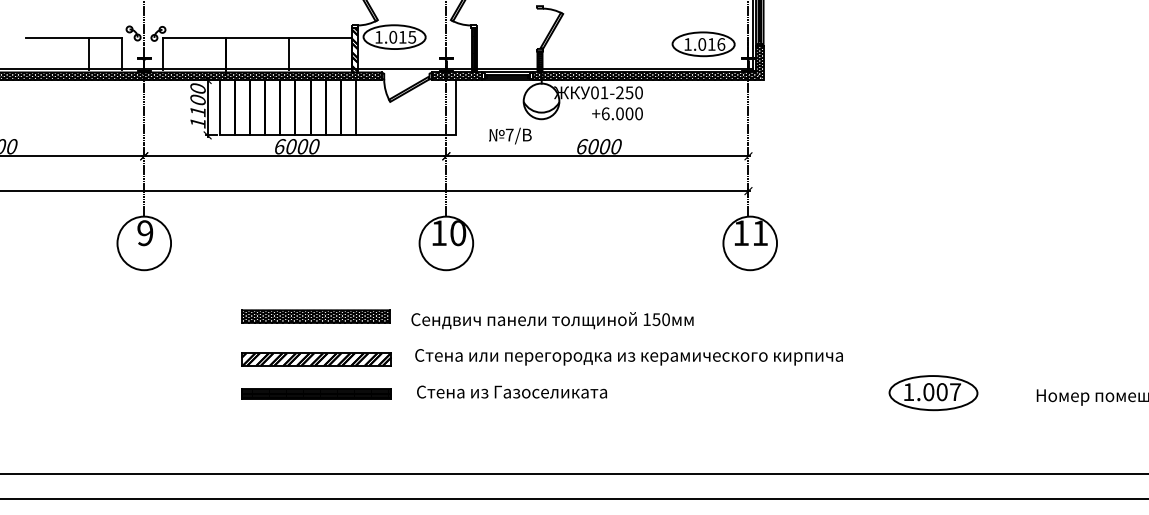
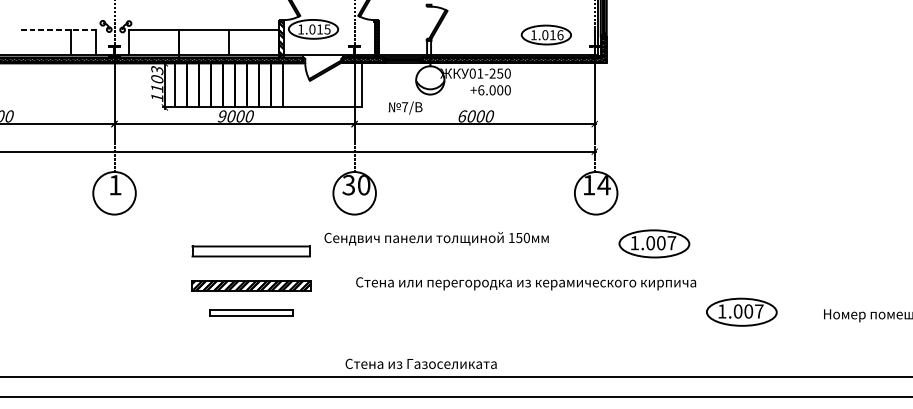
line: (73, 37) -> (58, 29), solid -> dashed
part: (703, 44) -> (546, 35), moved
hatch: (539, 61) -> (428, 48), removed
text: (197, 88) -> (156, 70), 1100 -> 1103
text: (280, 146) -> (222, 116), 6000 -> 9000
text: (759, 232) -> (603, 184), 11 -> 14
text: (145, 233) -> (115, 185), 9 -> 1
text: (438, 233) -> (348, 185), 10 -> 30
part: (823, 307) -> (654, 244), added
hatch: (316, 316) -> (251, 251), removed
text: (552, 320) -> (436, 238), moved
text: (628, 357) -> (525, 283), moved
text: (511, 391) -> (420, 363), moved
part: (316, 393) -> (251, 312), size x0.7

